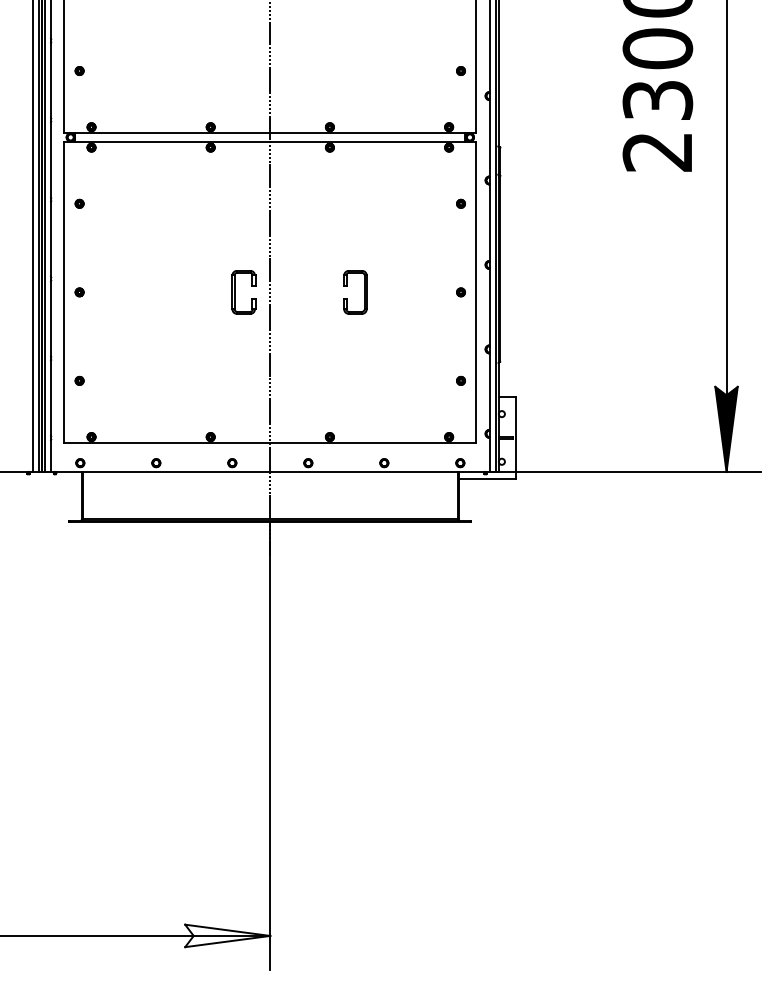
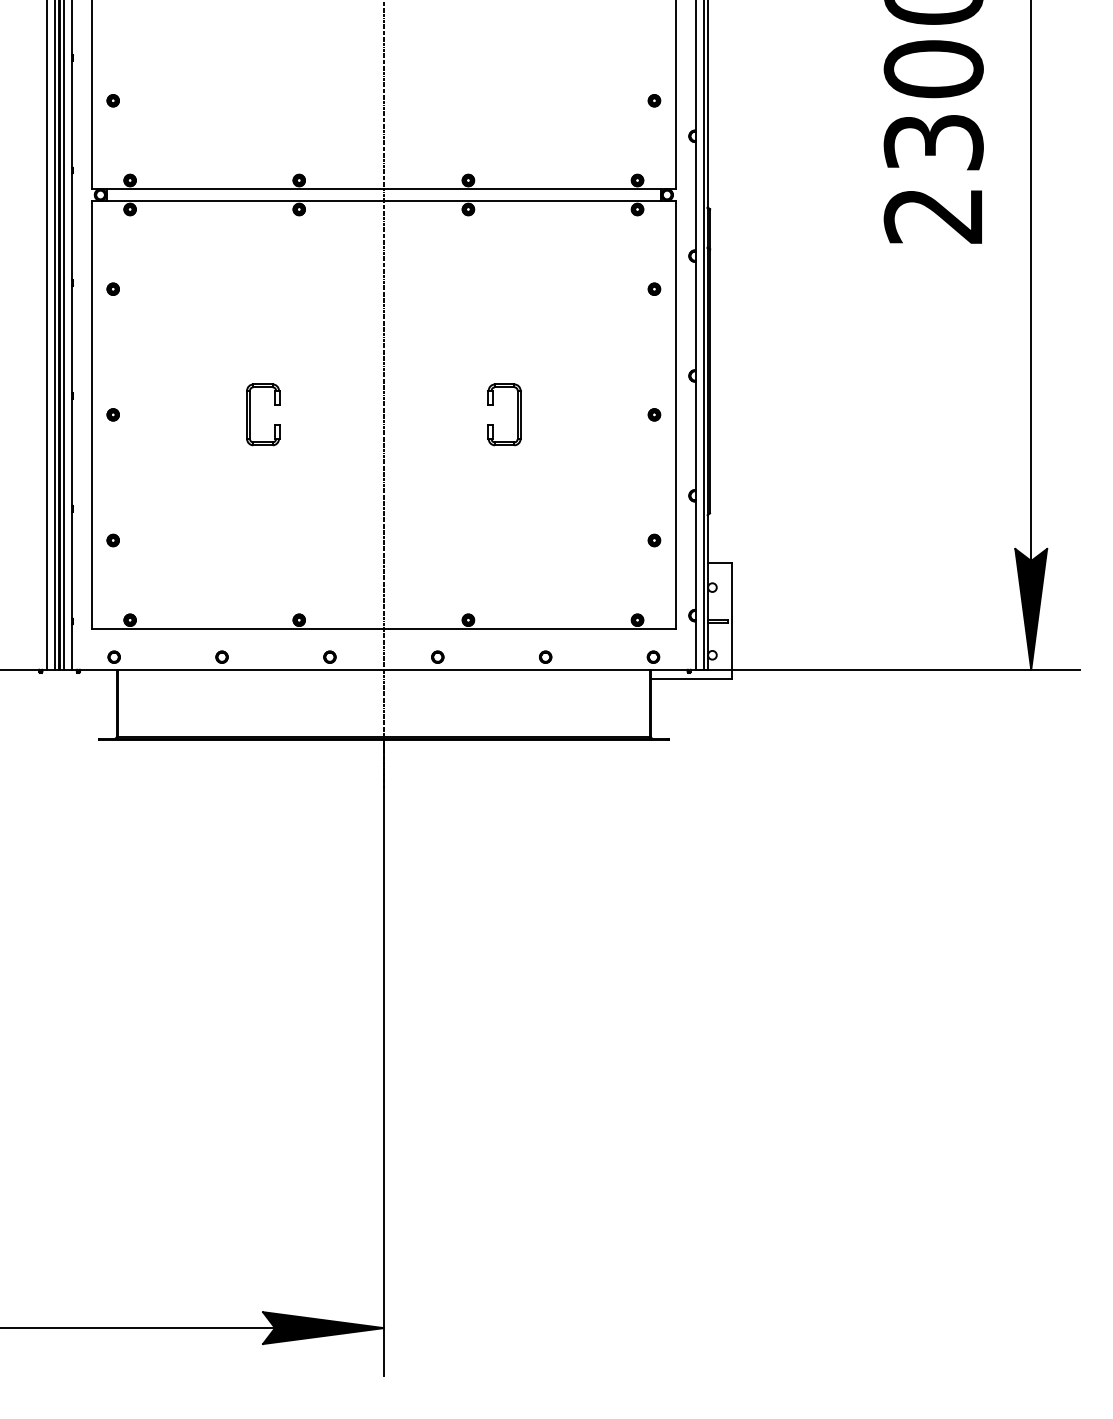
part: (234, 292) -> (250, 414), moved
fill: (227, 936) -> (323, 1328), added

